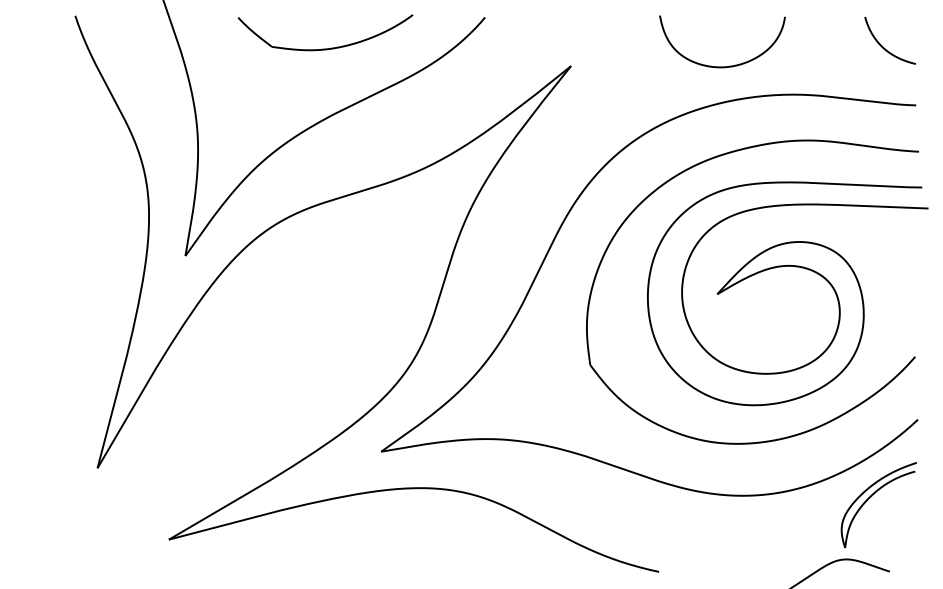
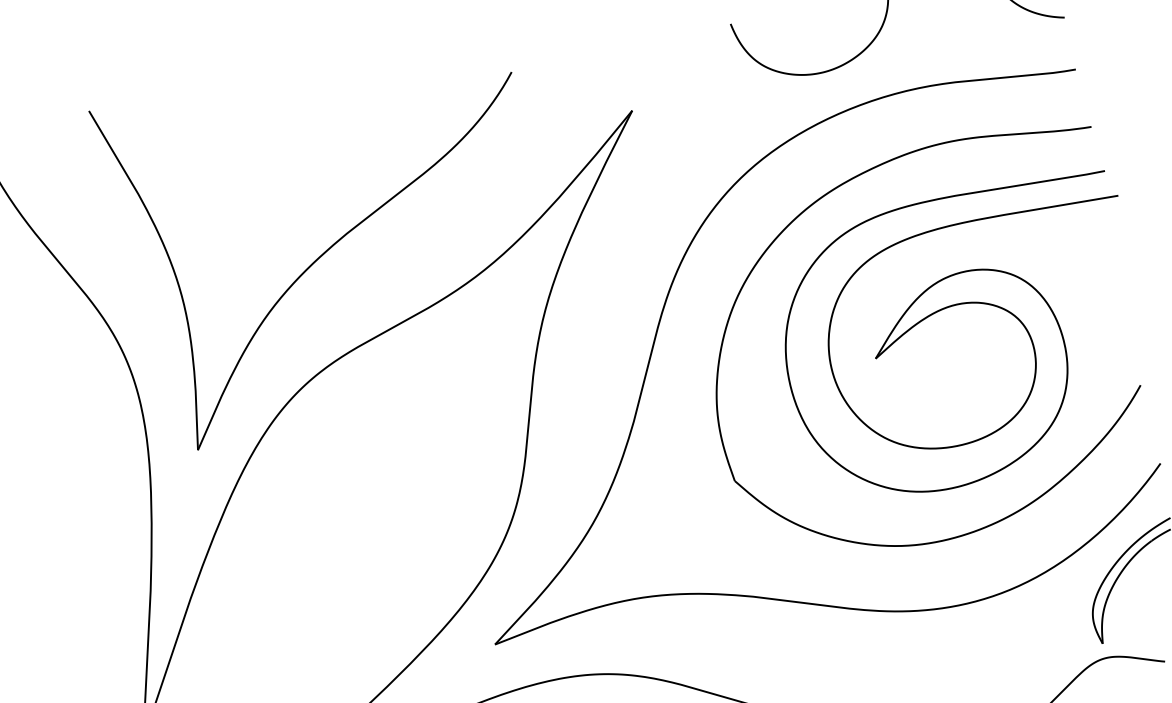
part: (330, 47) -> (325, 150), removed

